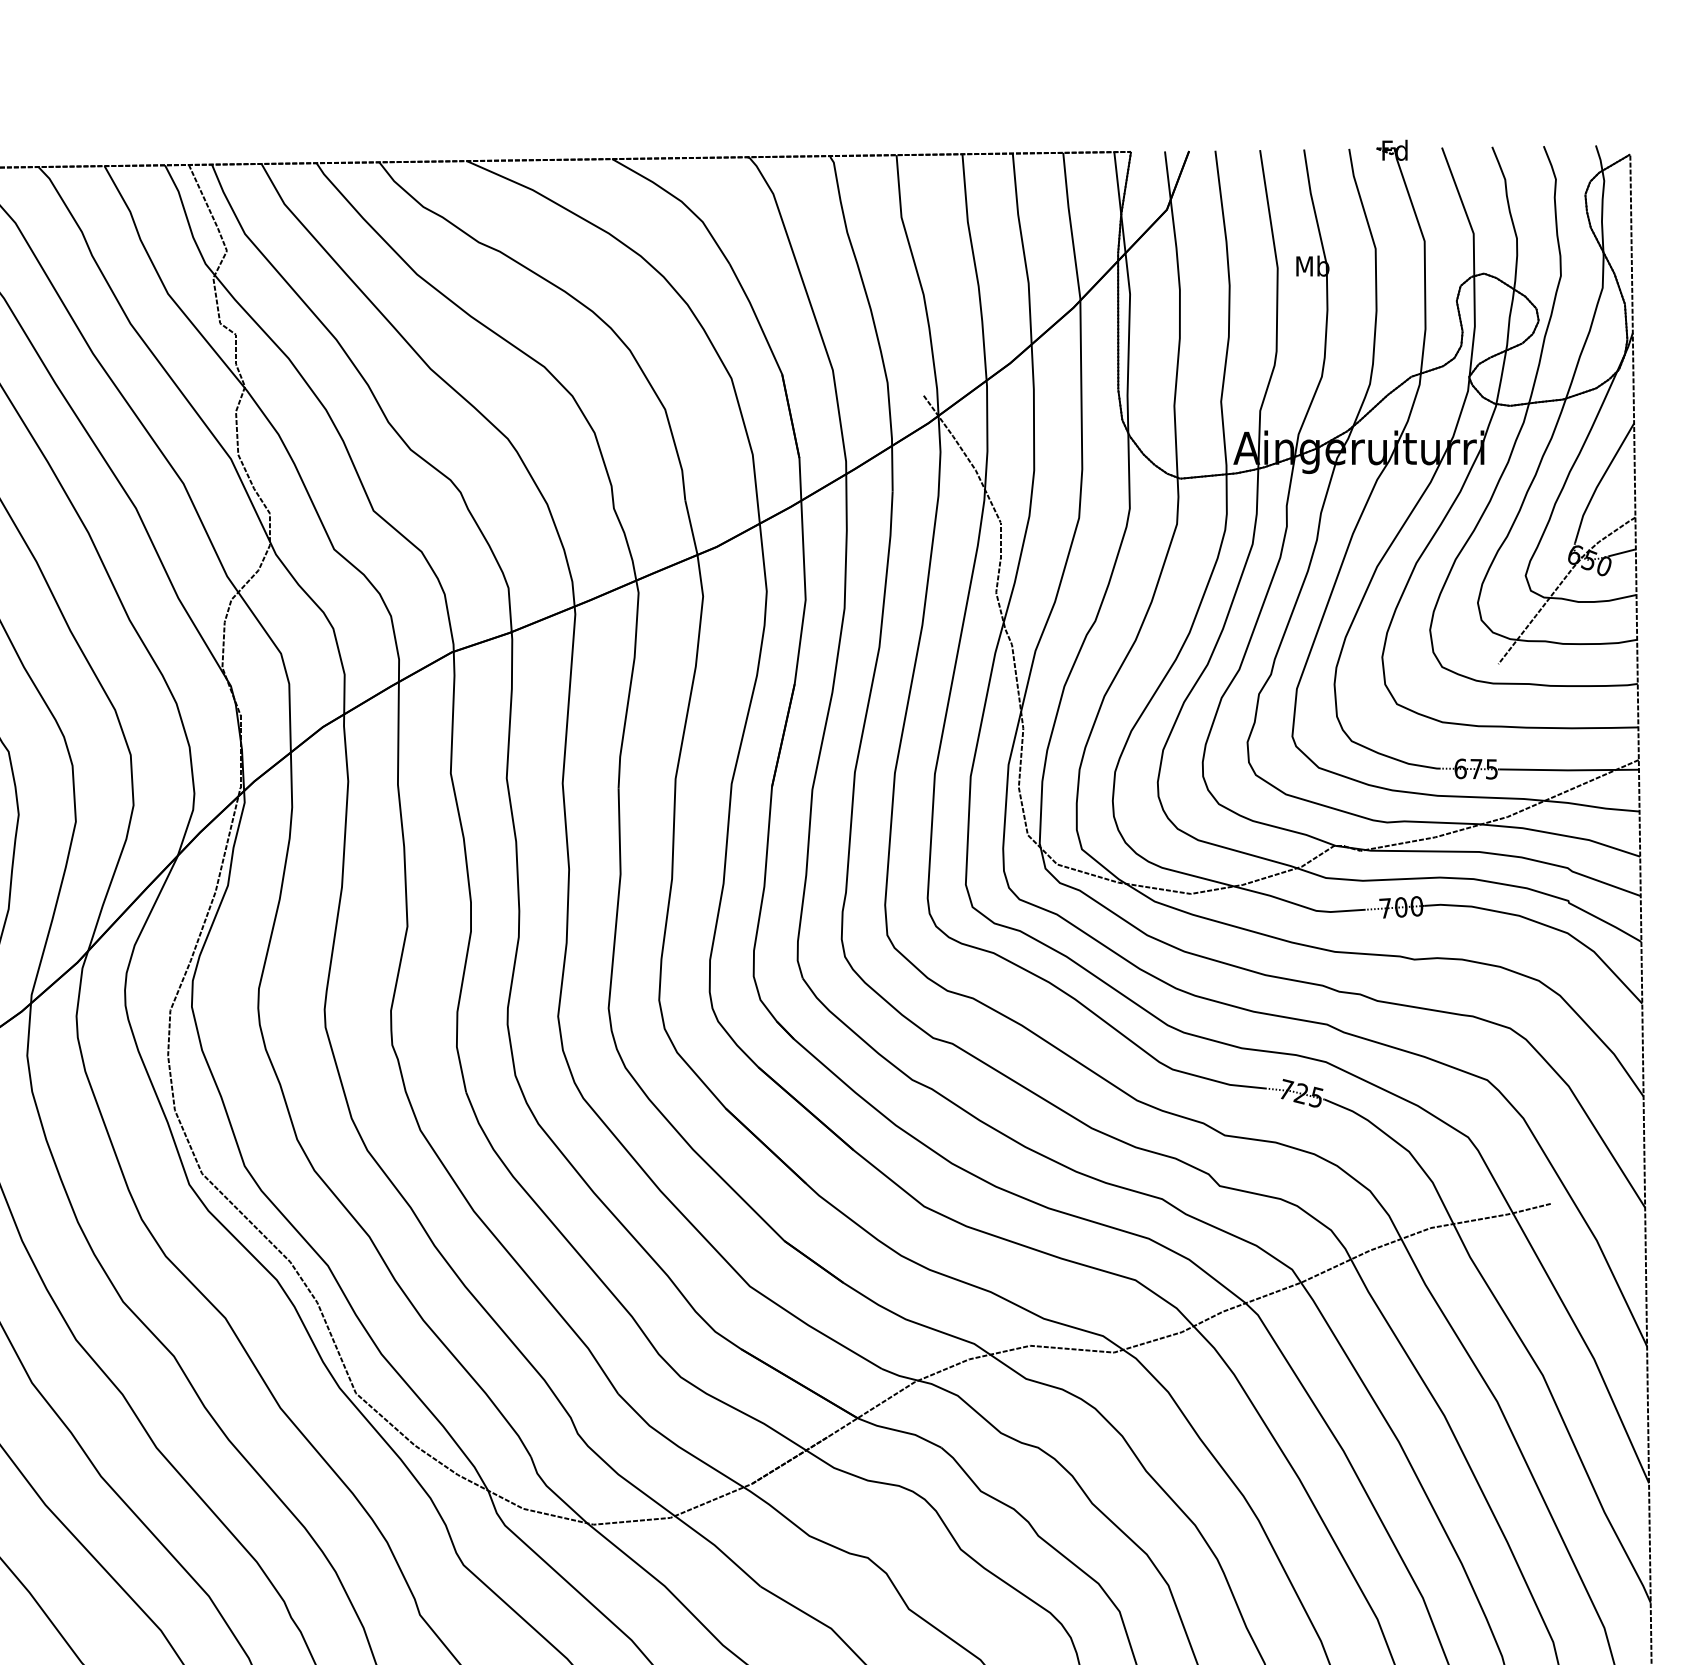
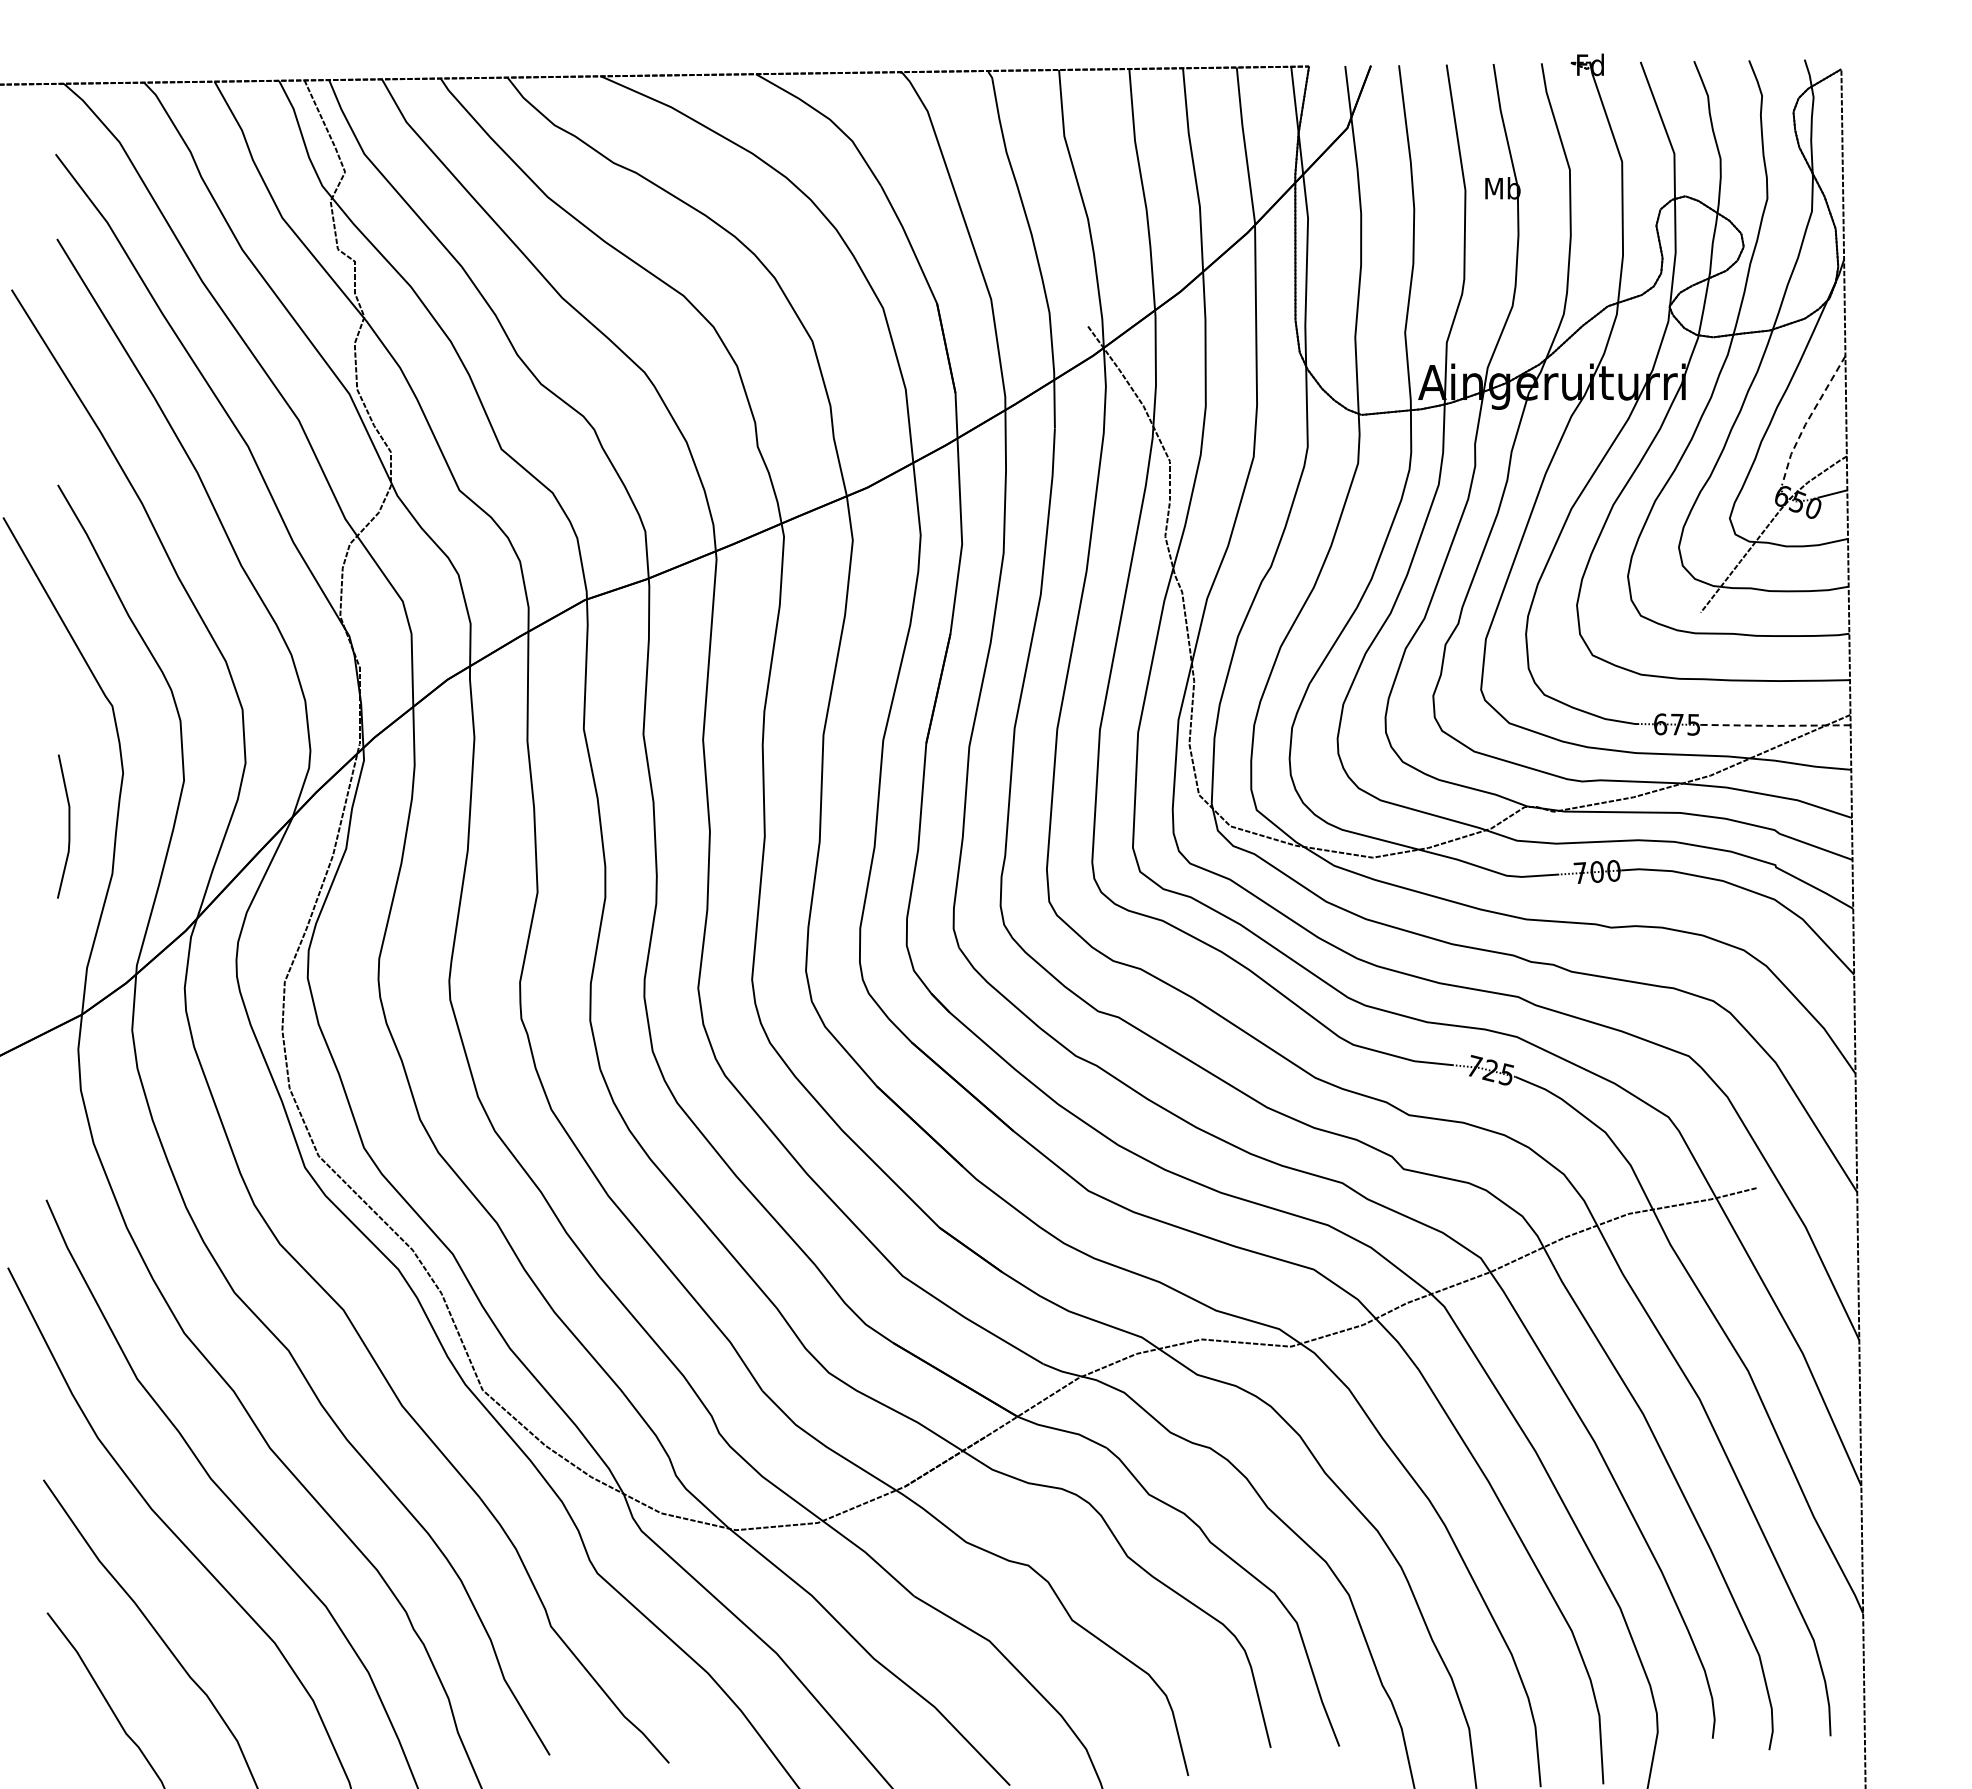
line: (1599, 482) -> (1808, 419), solid -> dashed
line: (1568, 769) -> (1775, 725), solid -> dashed

